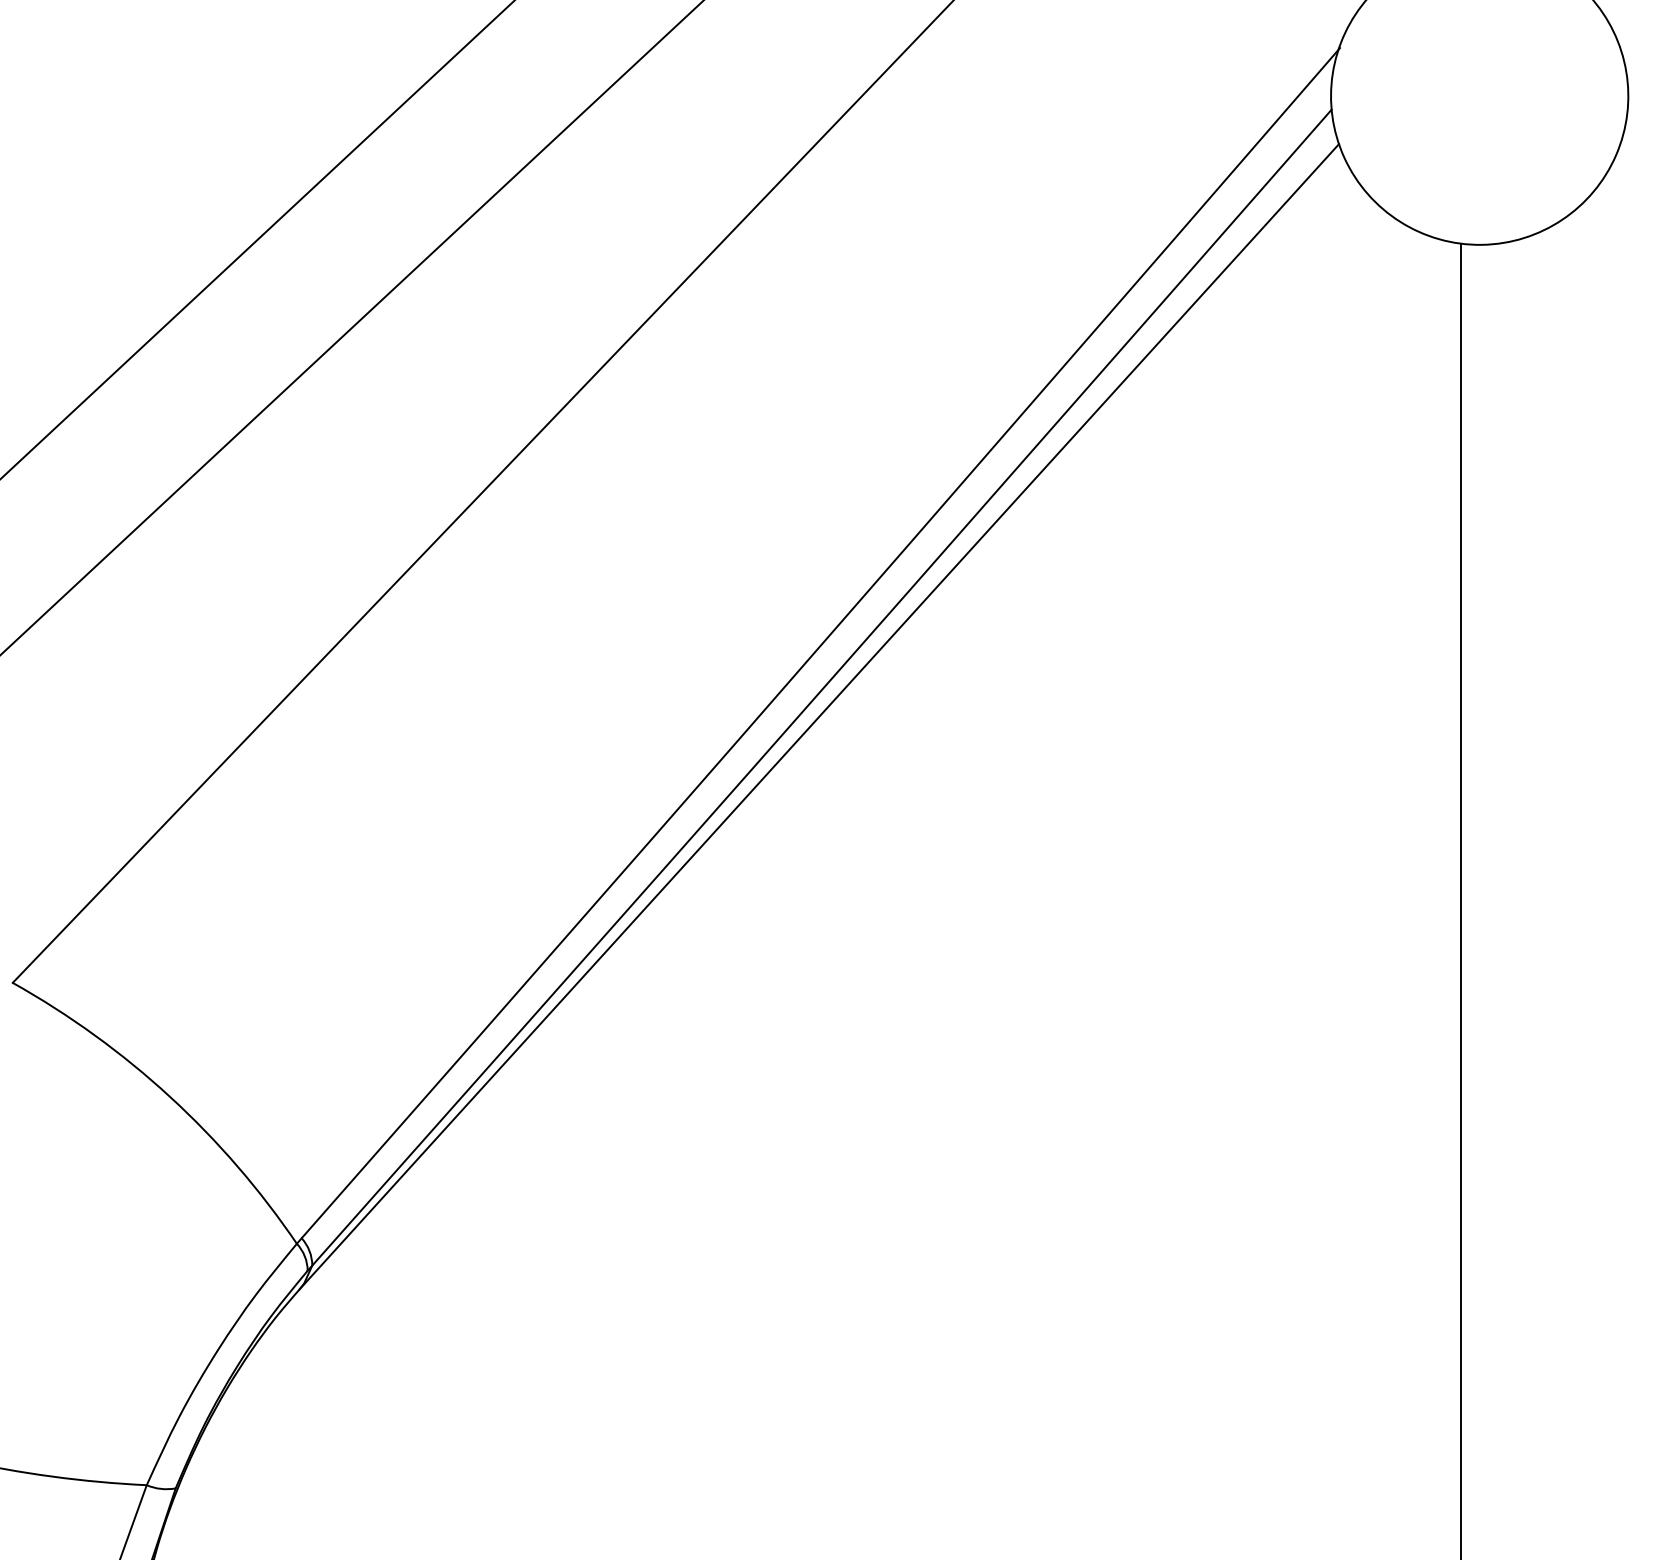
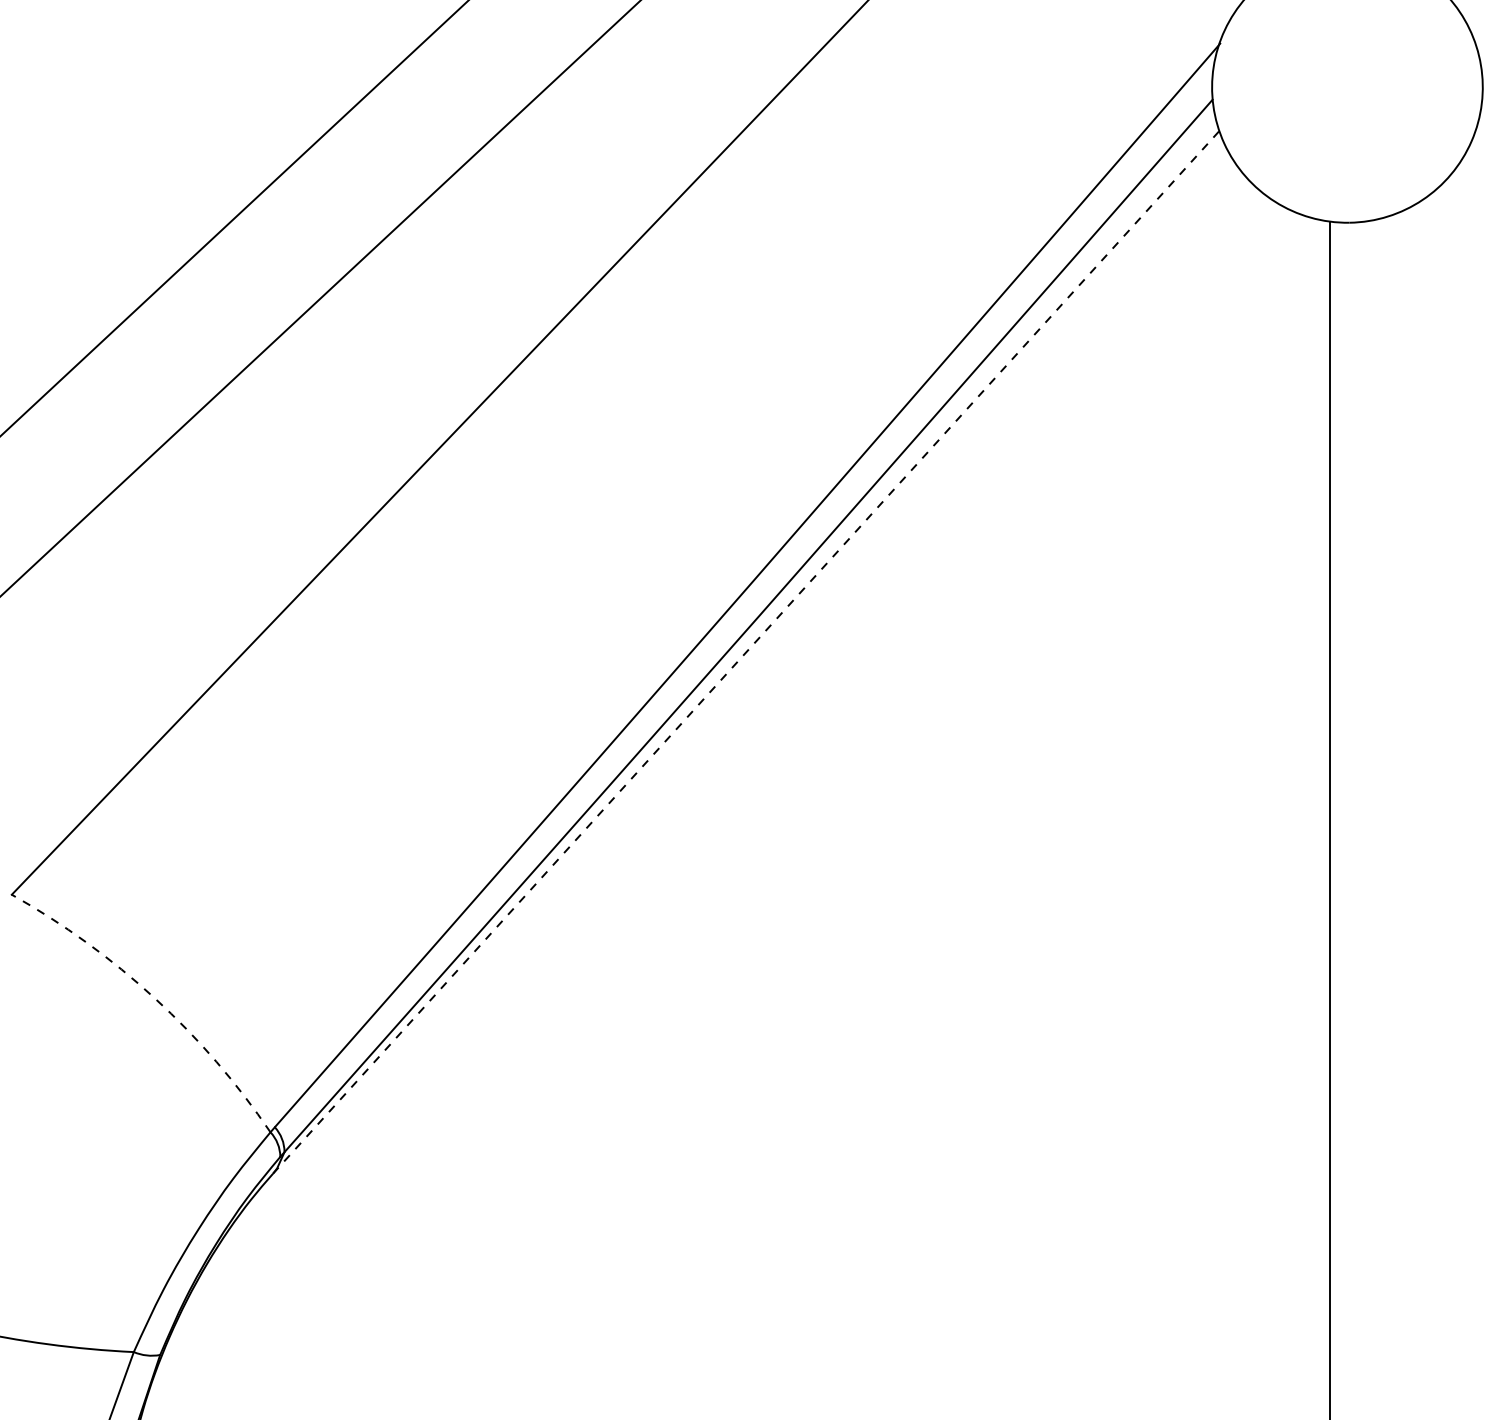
line: (819, 716) -> (746, 652), solid -> dashed
arc: (170, 1096) -> (155, 998), solid -> dashed

